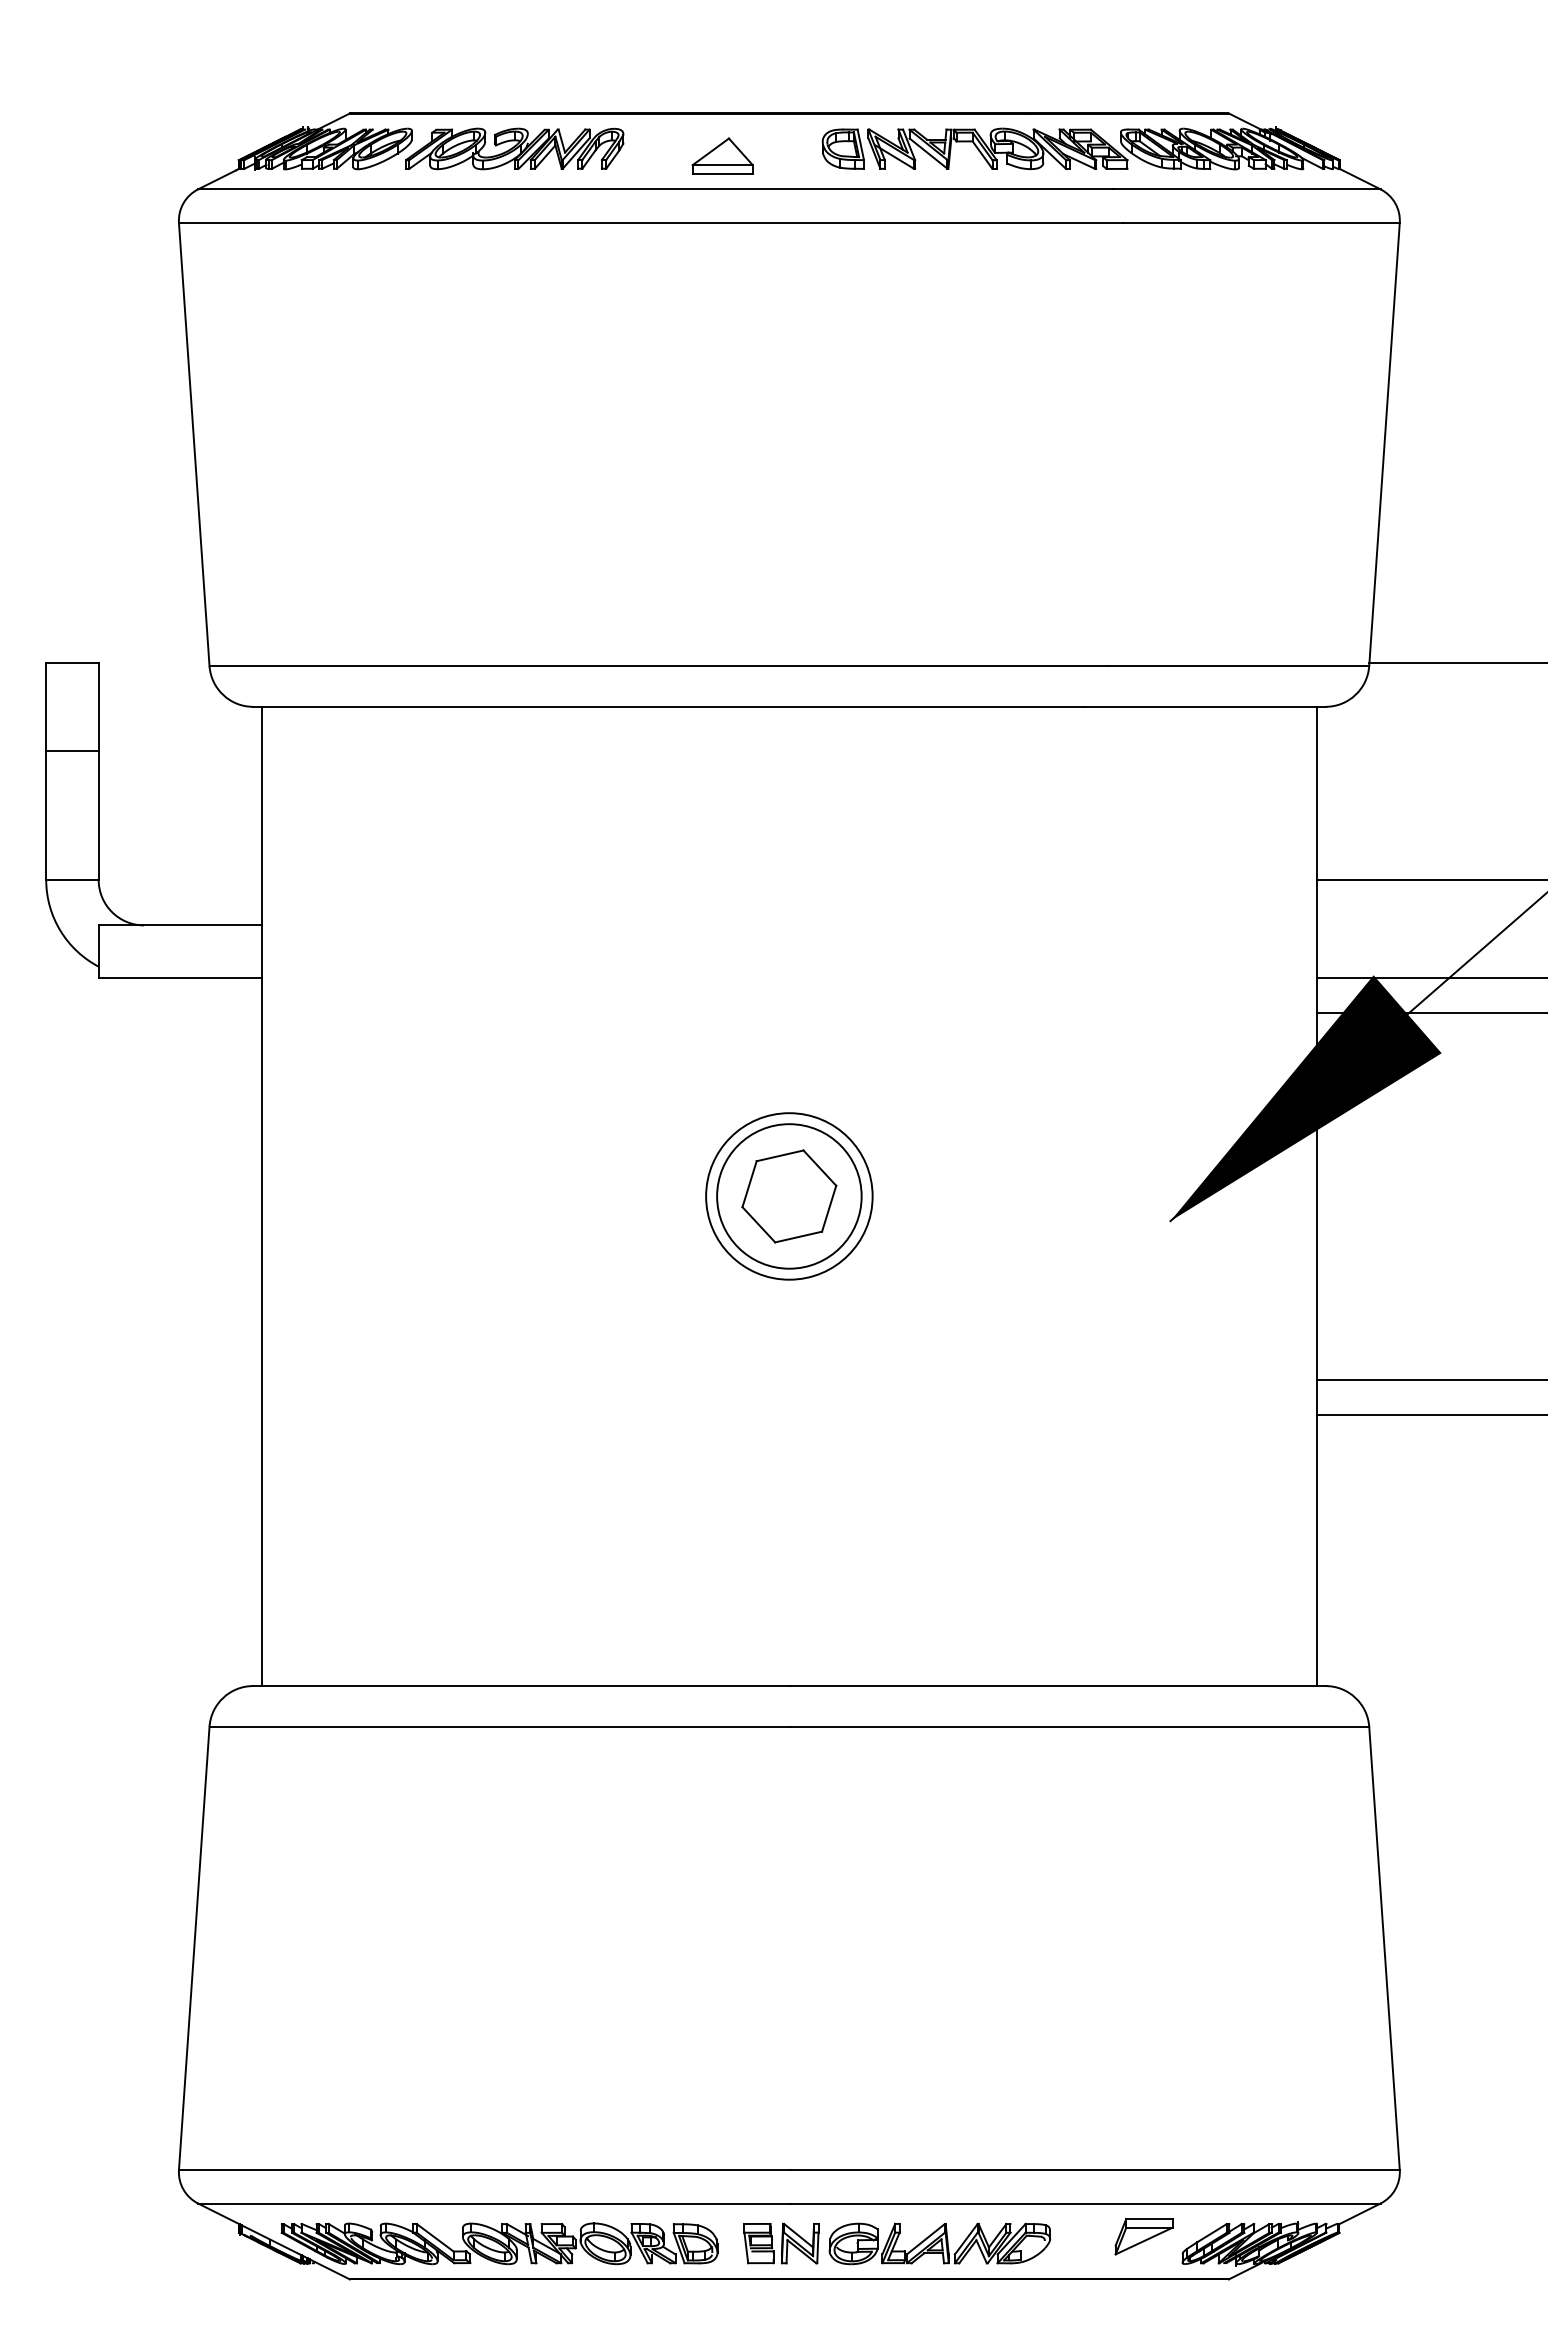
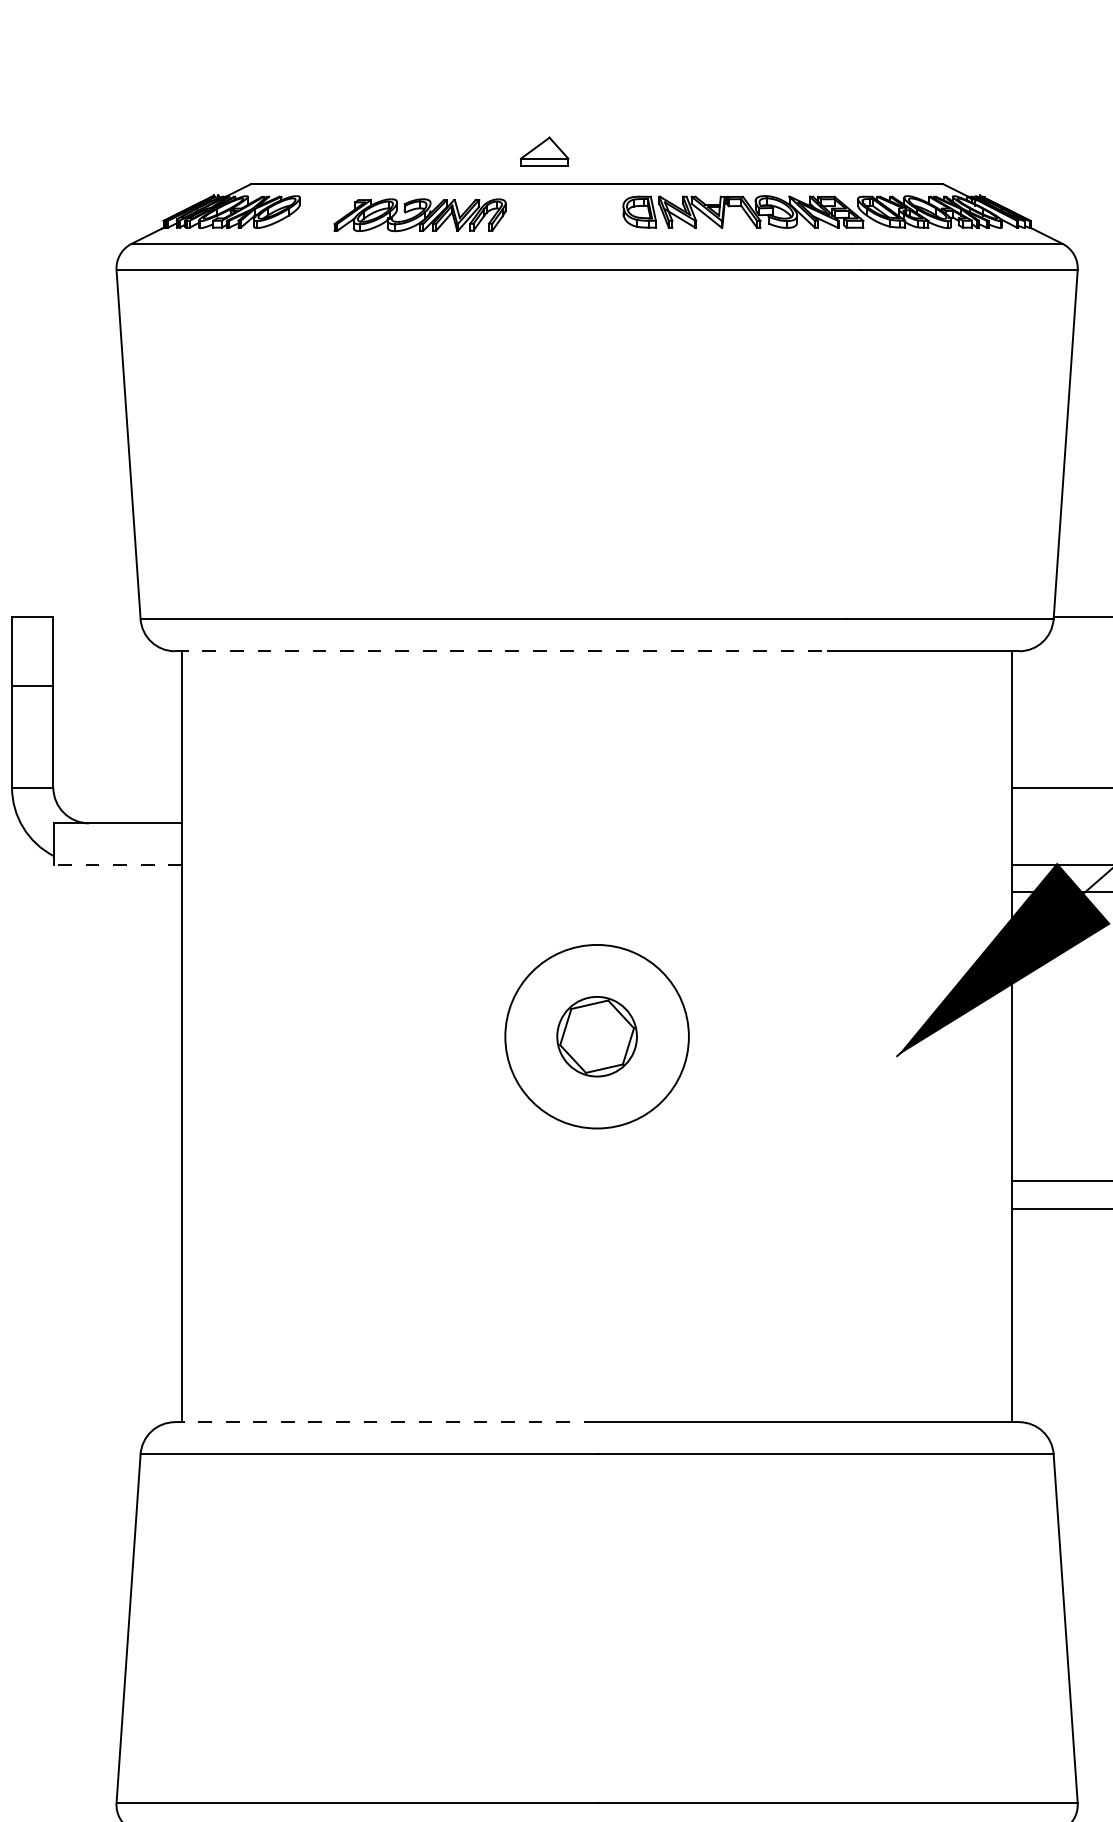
part: (514, 148) -> (420, 214), moved
part: (722, 155) -> (544, 151), moved
line: (667, 706) -> (501, 650), solid -> dashed
line: (180, 977) -> (117, 864), solid -> dashed
circle: (789, 1196) -> (597, 1036), size x0.7
circle: (789, 1196) -> (597, 1036), size x1.4
line: (521, 1686) -> (386, 1422), solid -> dashed

